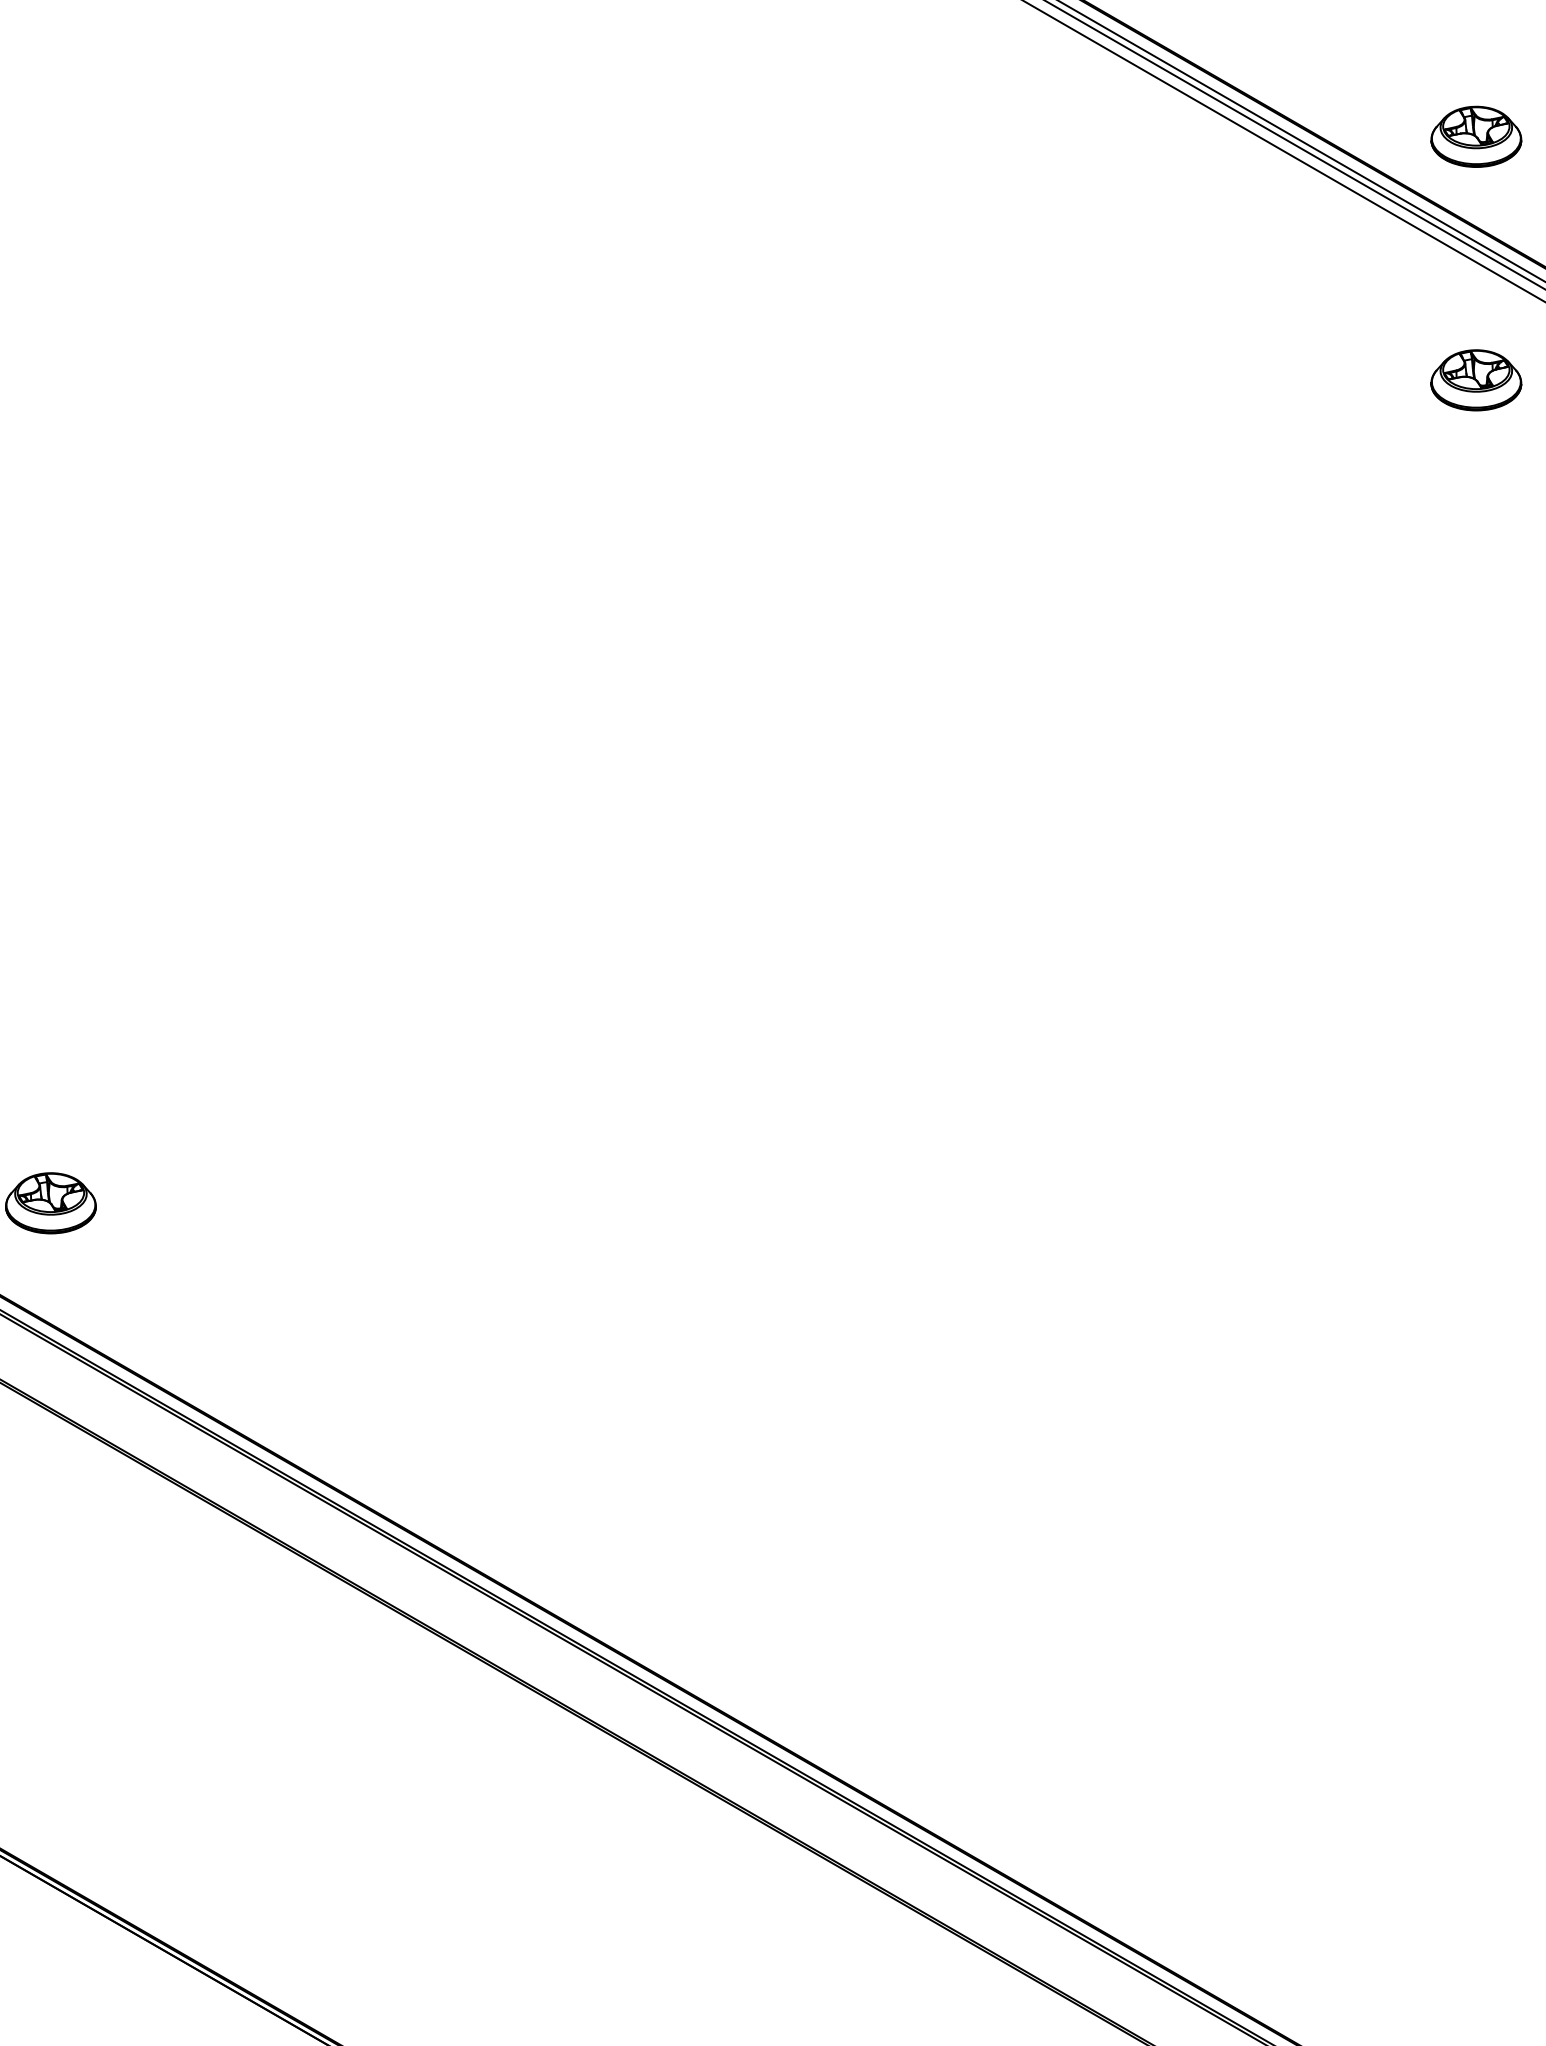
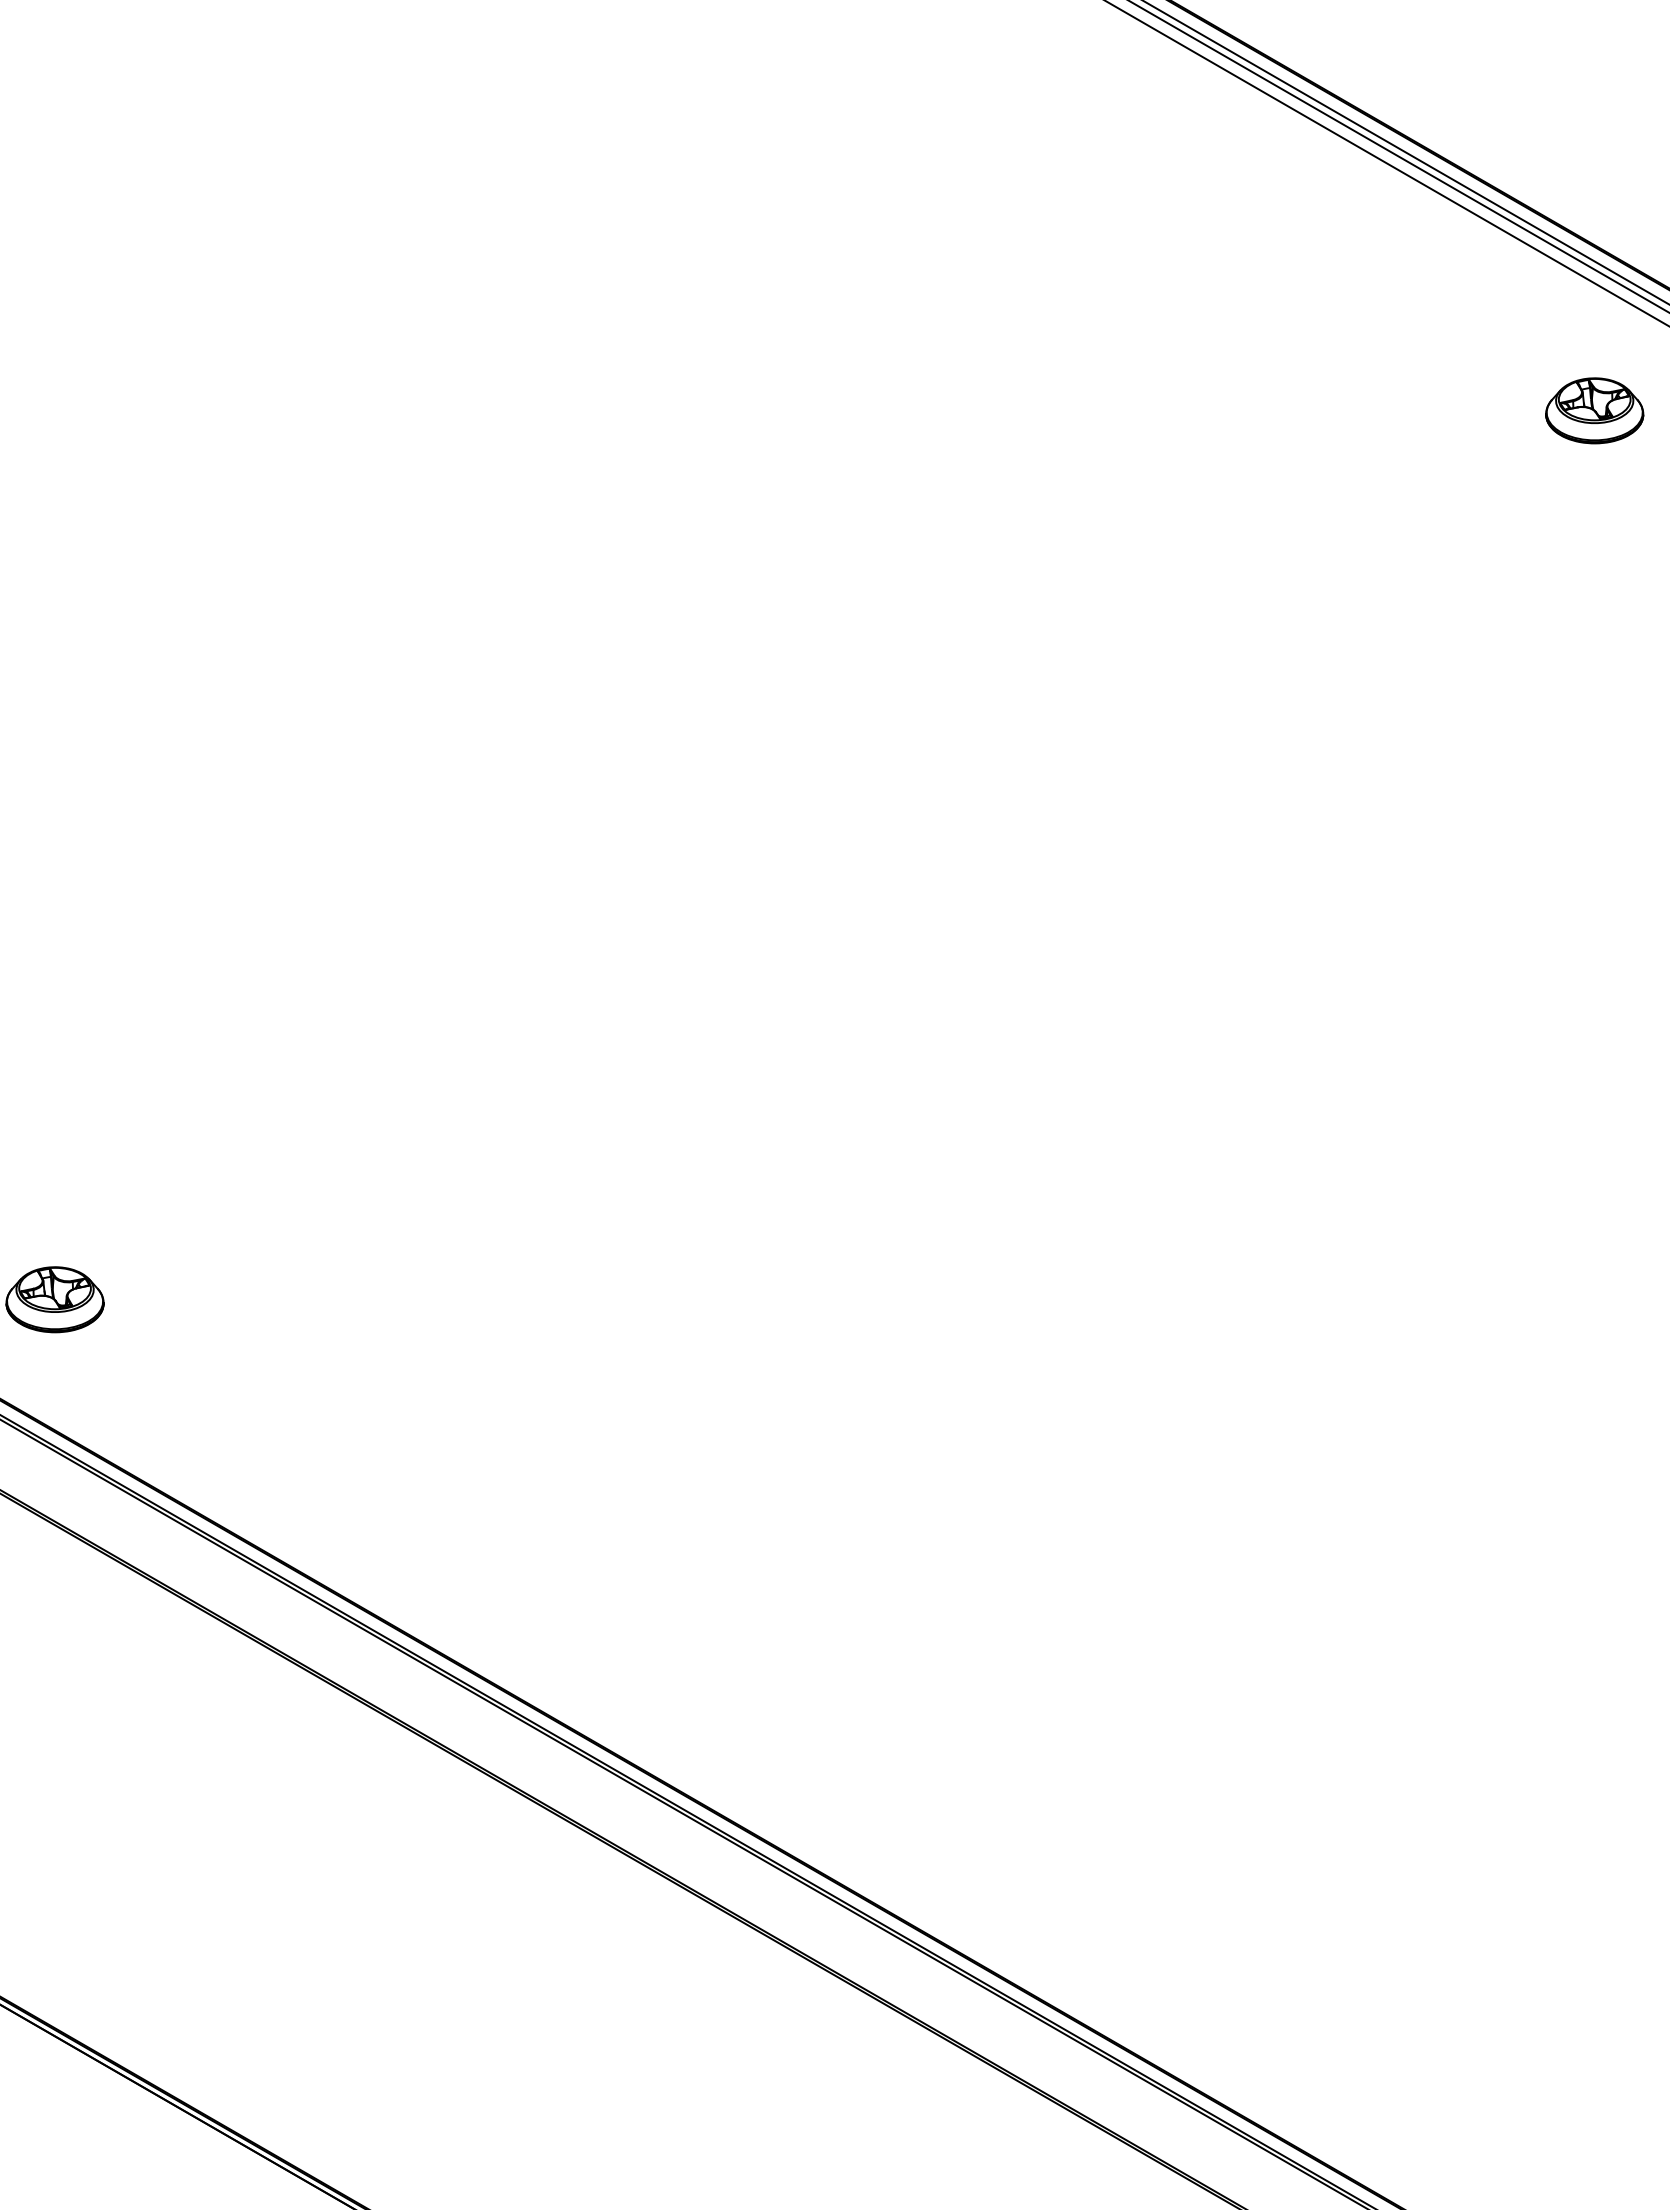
part: (1476, 136) -> (1594, 147), removed

